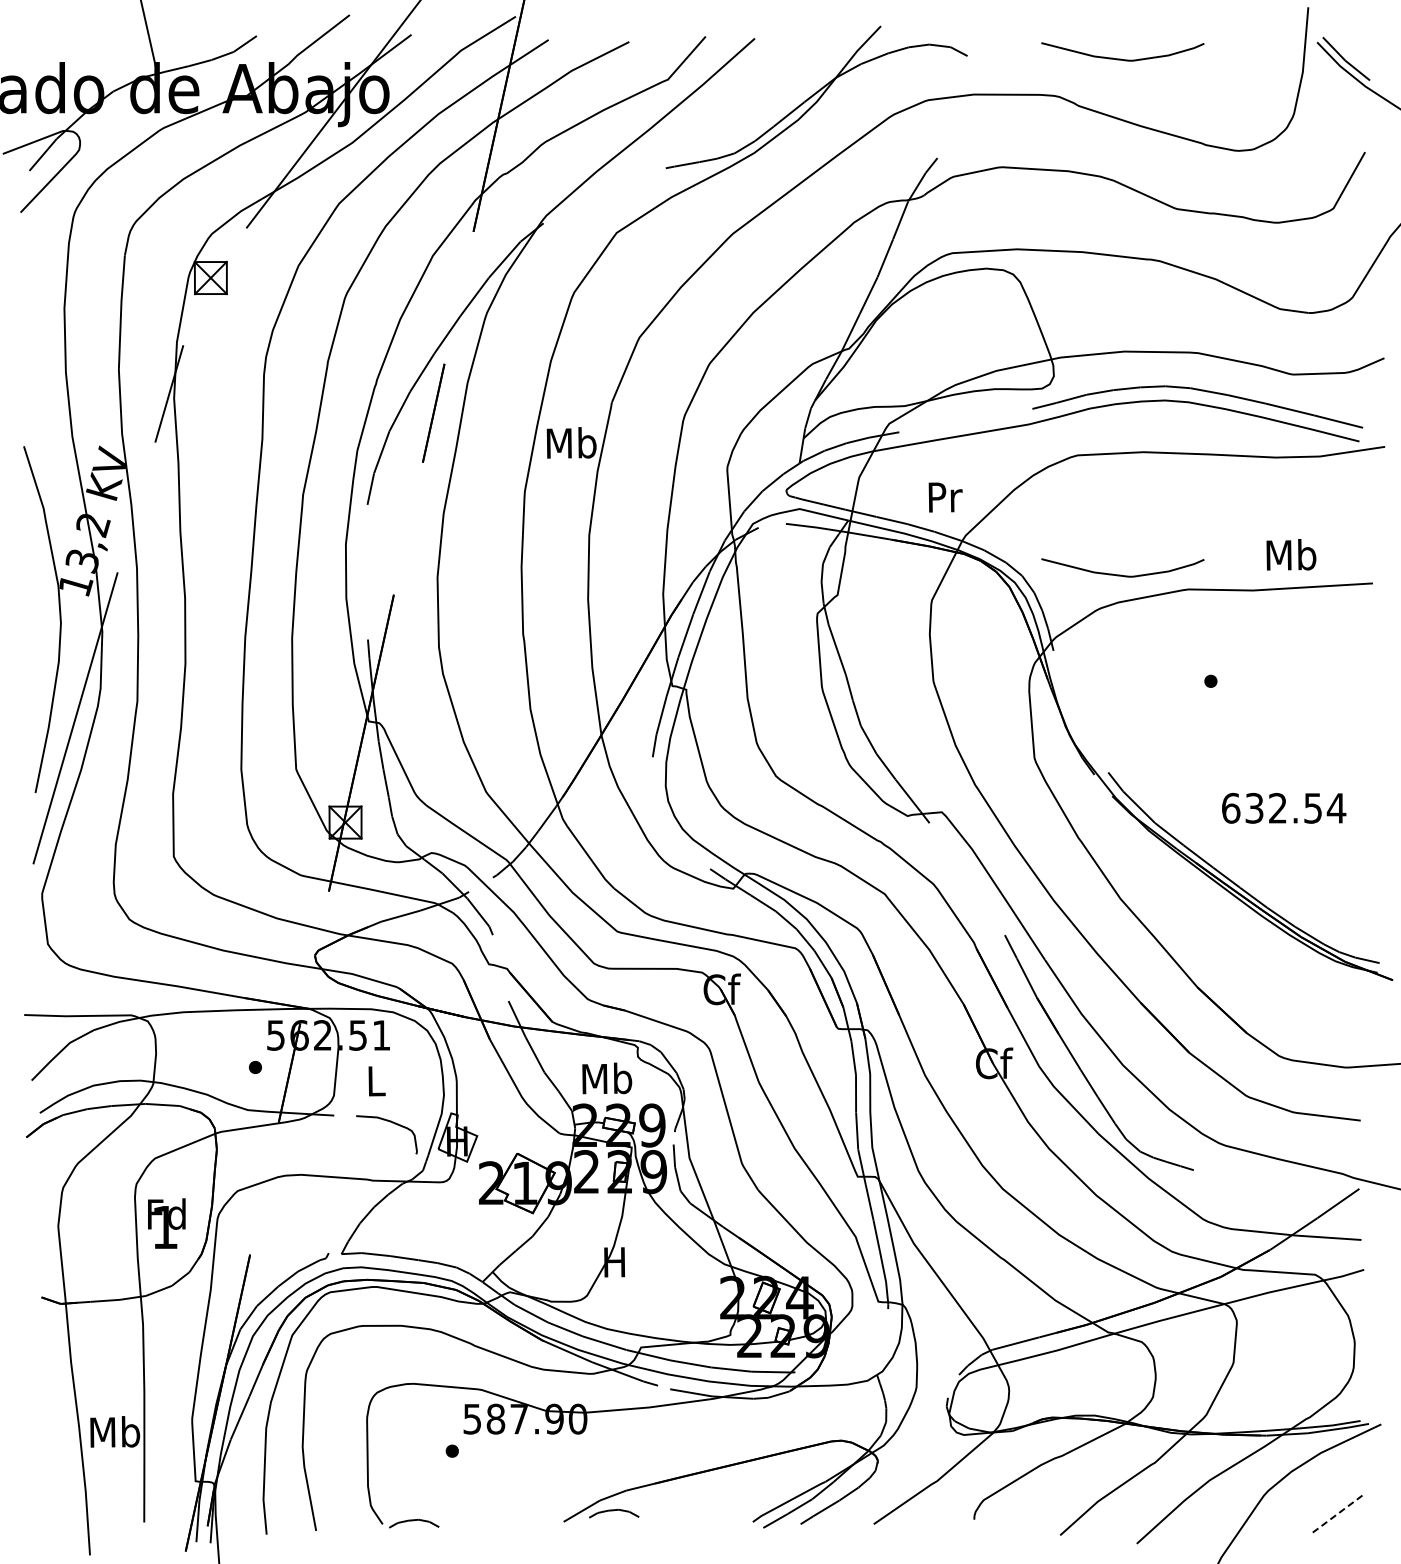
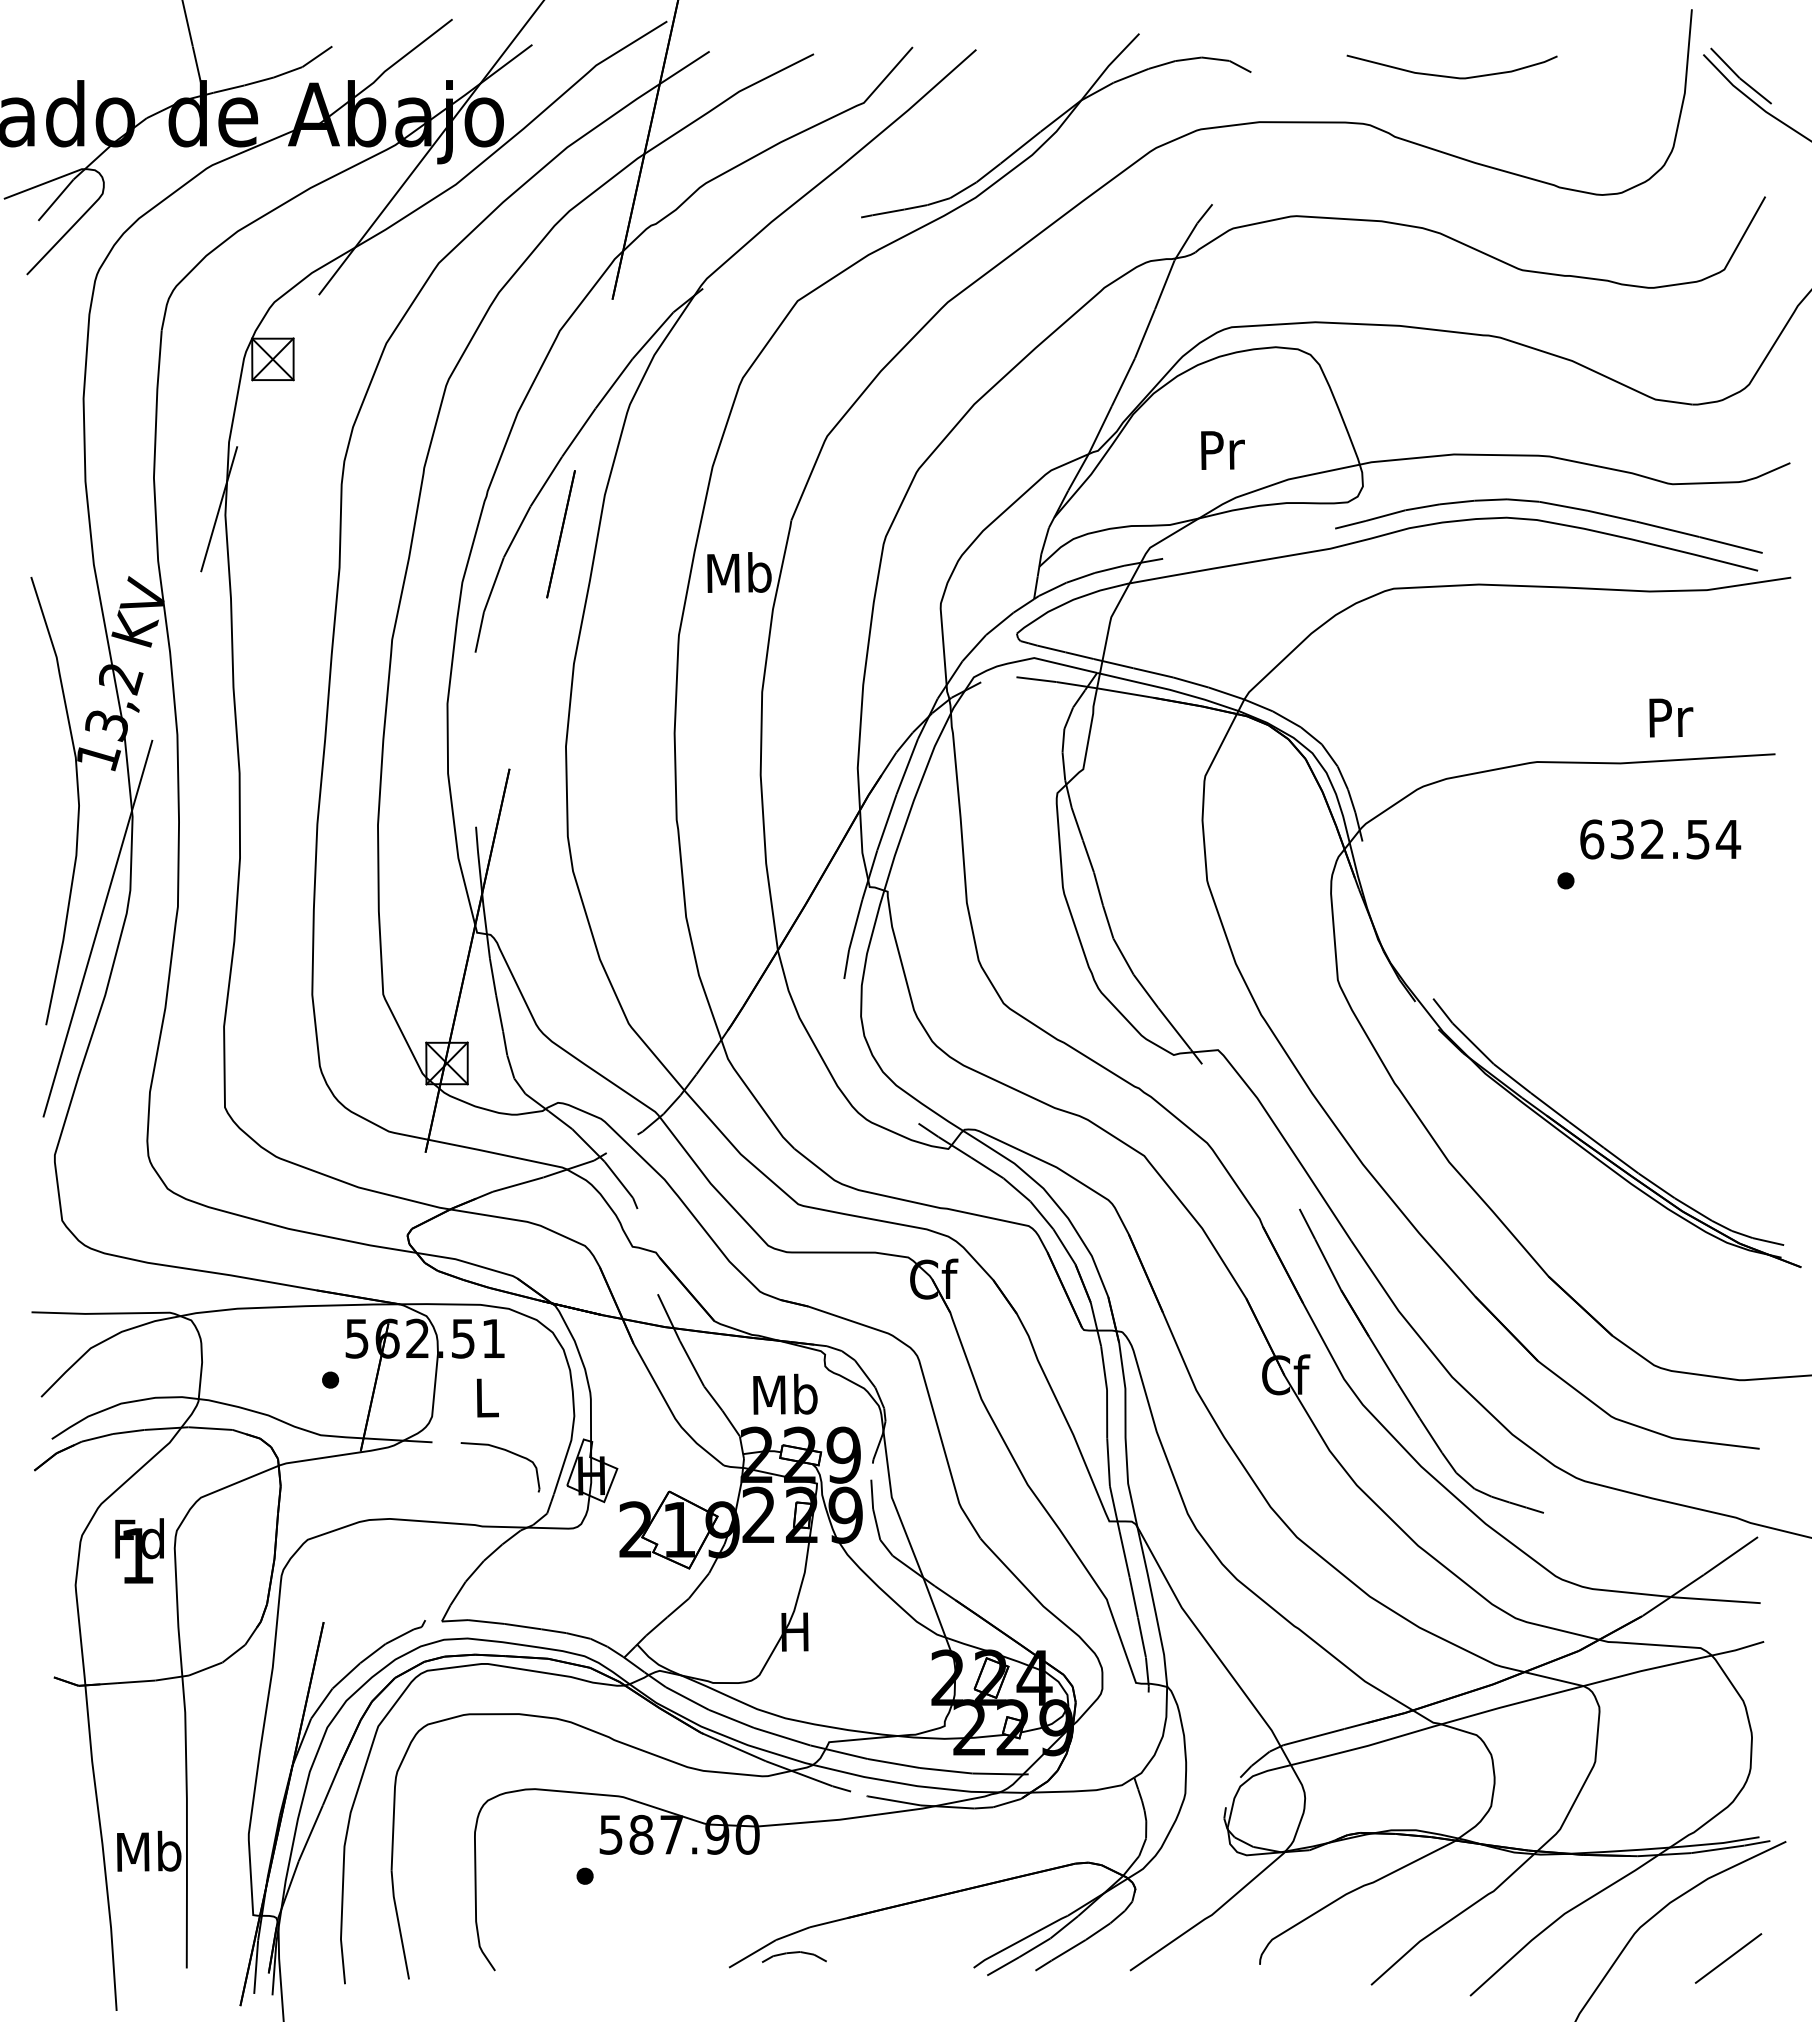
text: (945, 497) -> (1222, 450), moved
text: (1291, 554) -> (1670, 716), Mb -> Pr
curve: (1121, 574) -> (1450, 742), removed
text: (1284, 807) -> (1661, 838), moved
text: (166, 1223) -> (139, 1550), moved
line: (1336, 1515) -> (1728, 1959), dashed -> solid
curve: (413, 1521) -> (534, 1967), removed

